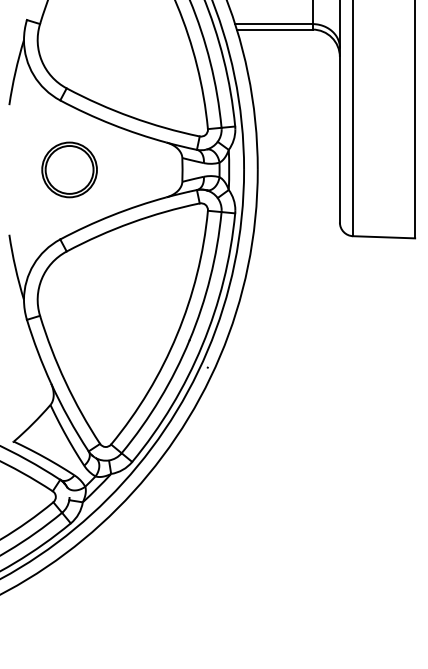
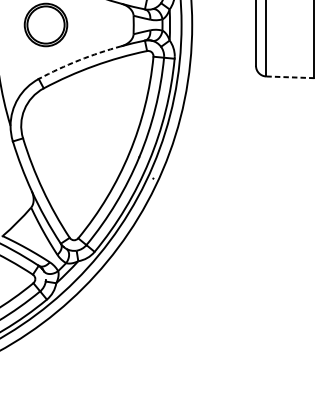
arc: (112, 215) -> (79, 60), solid -> dashed
line: (383, 237) -> (289, 77), solid -> dashed

